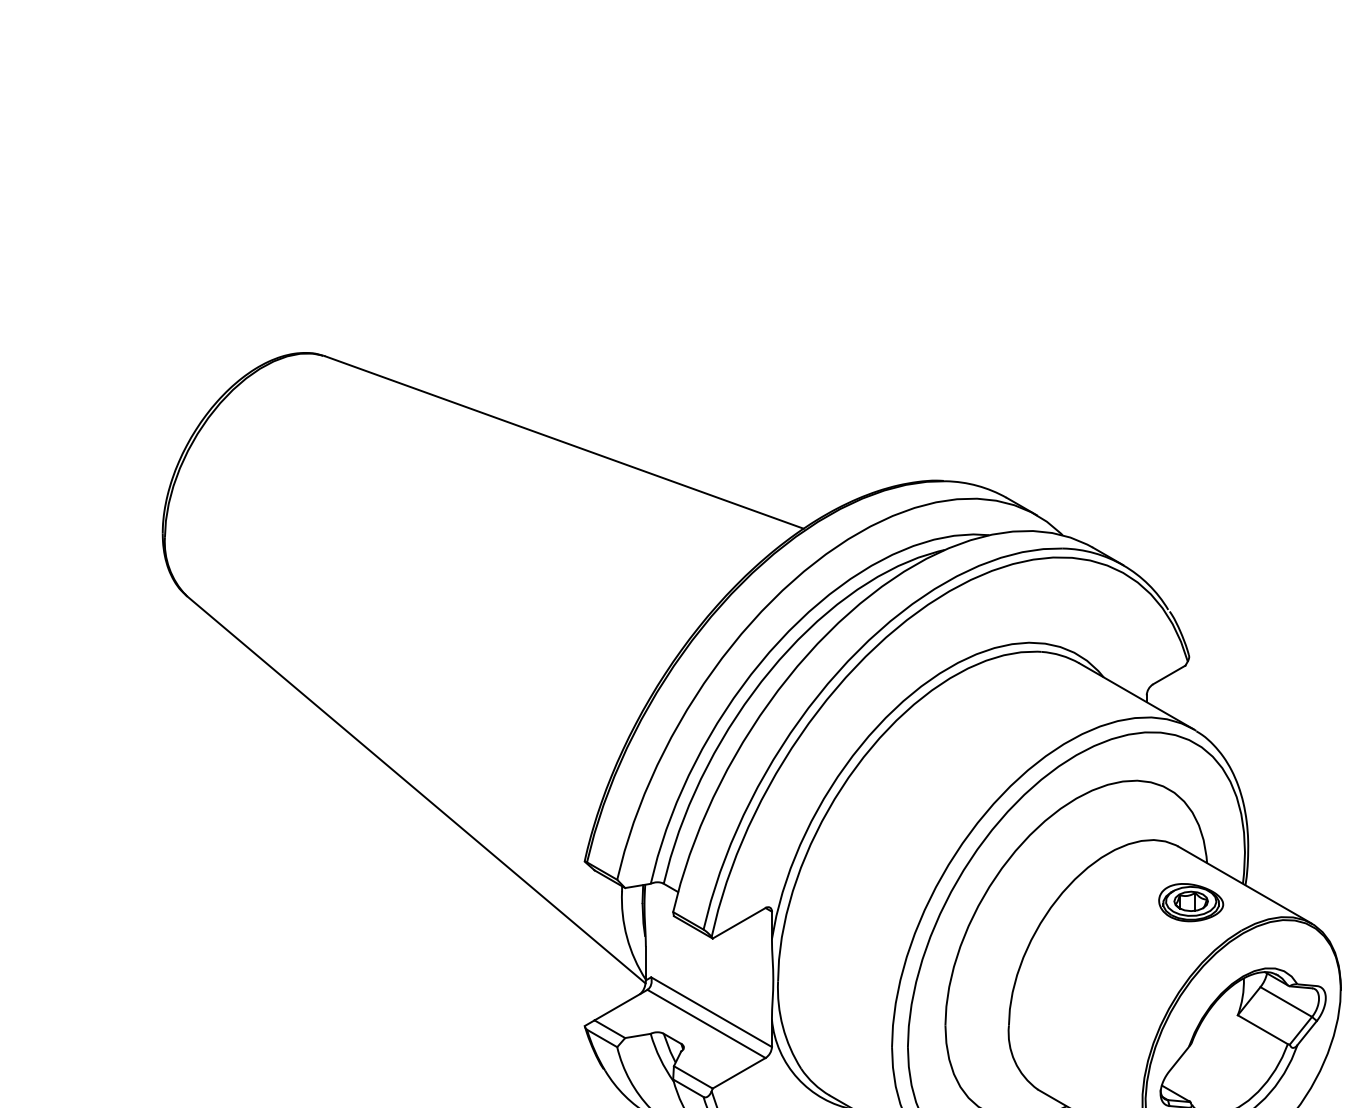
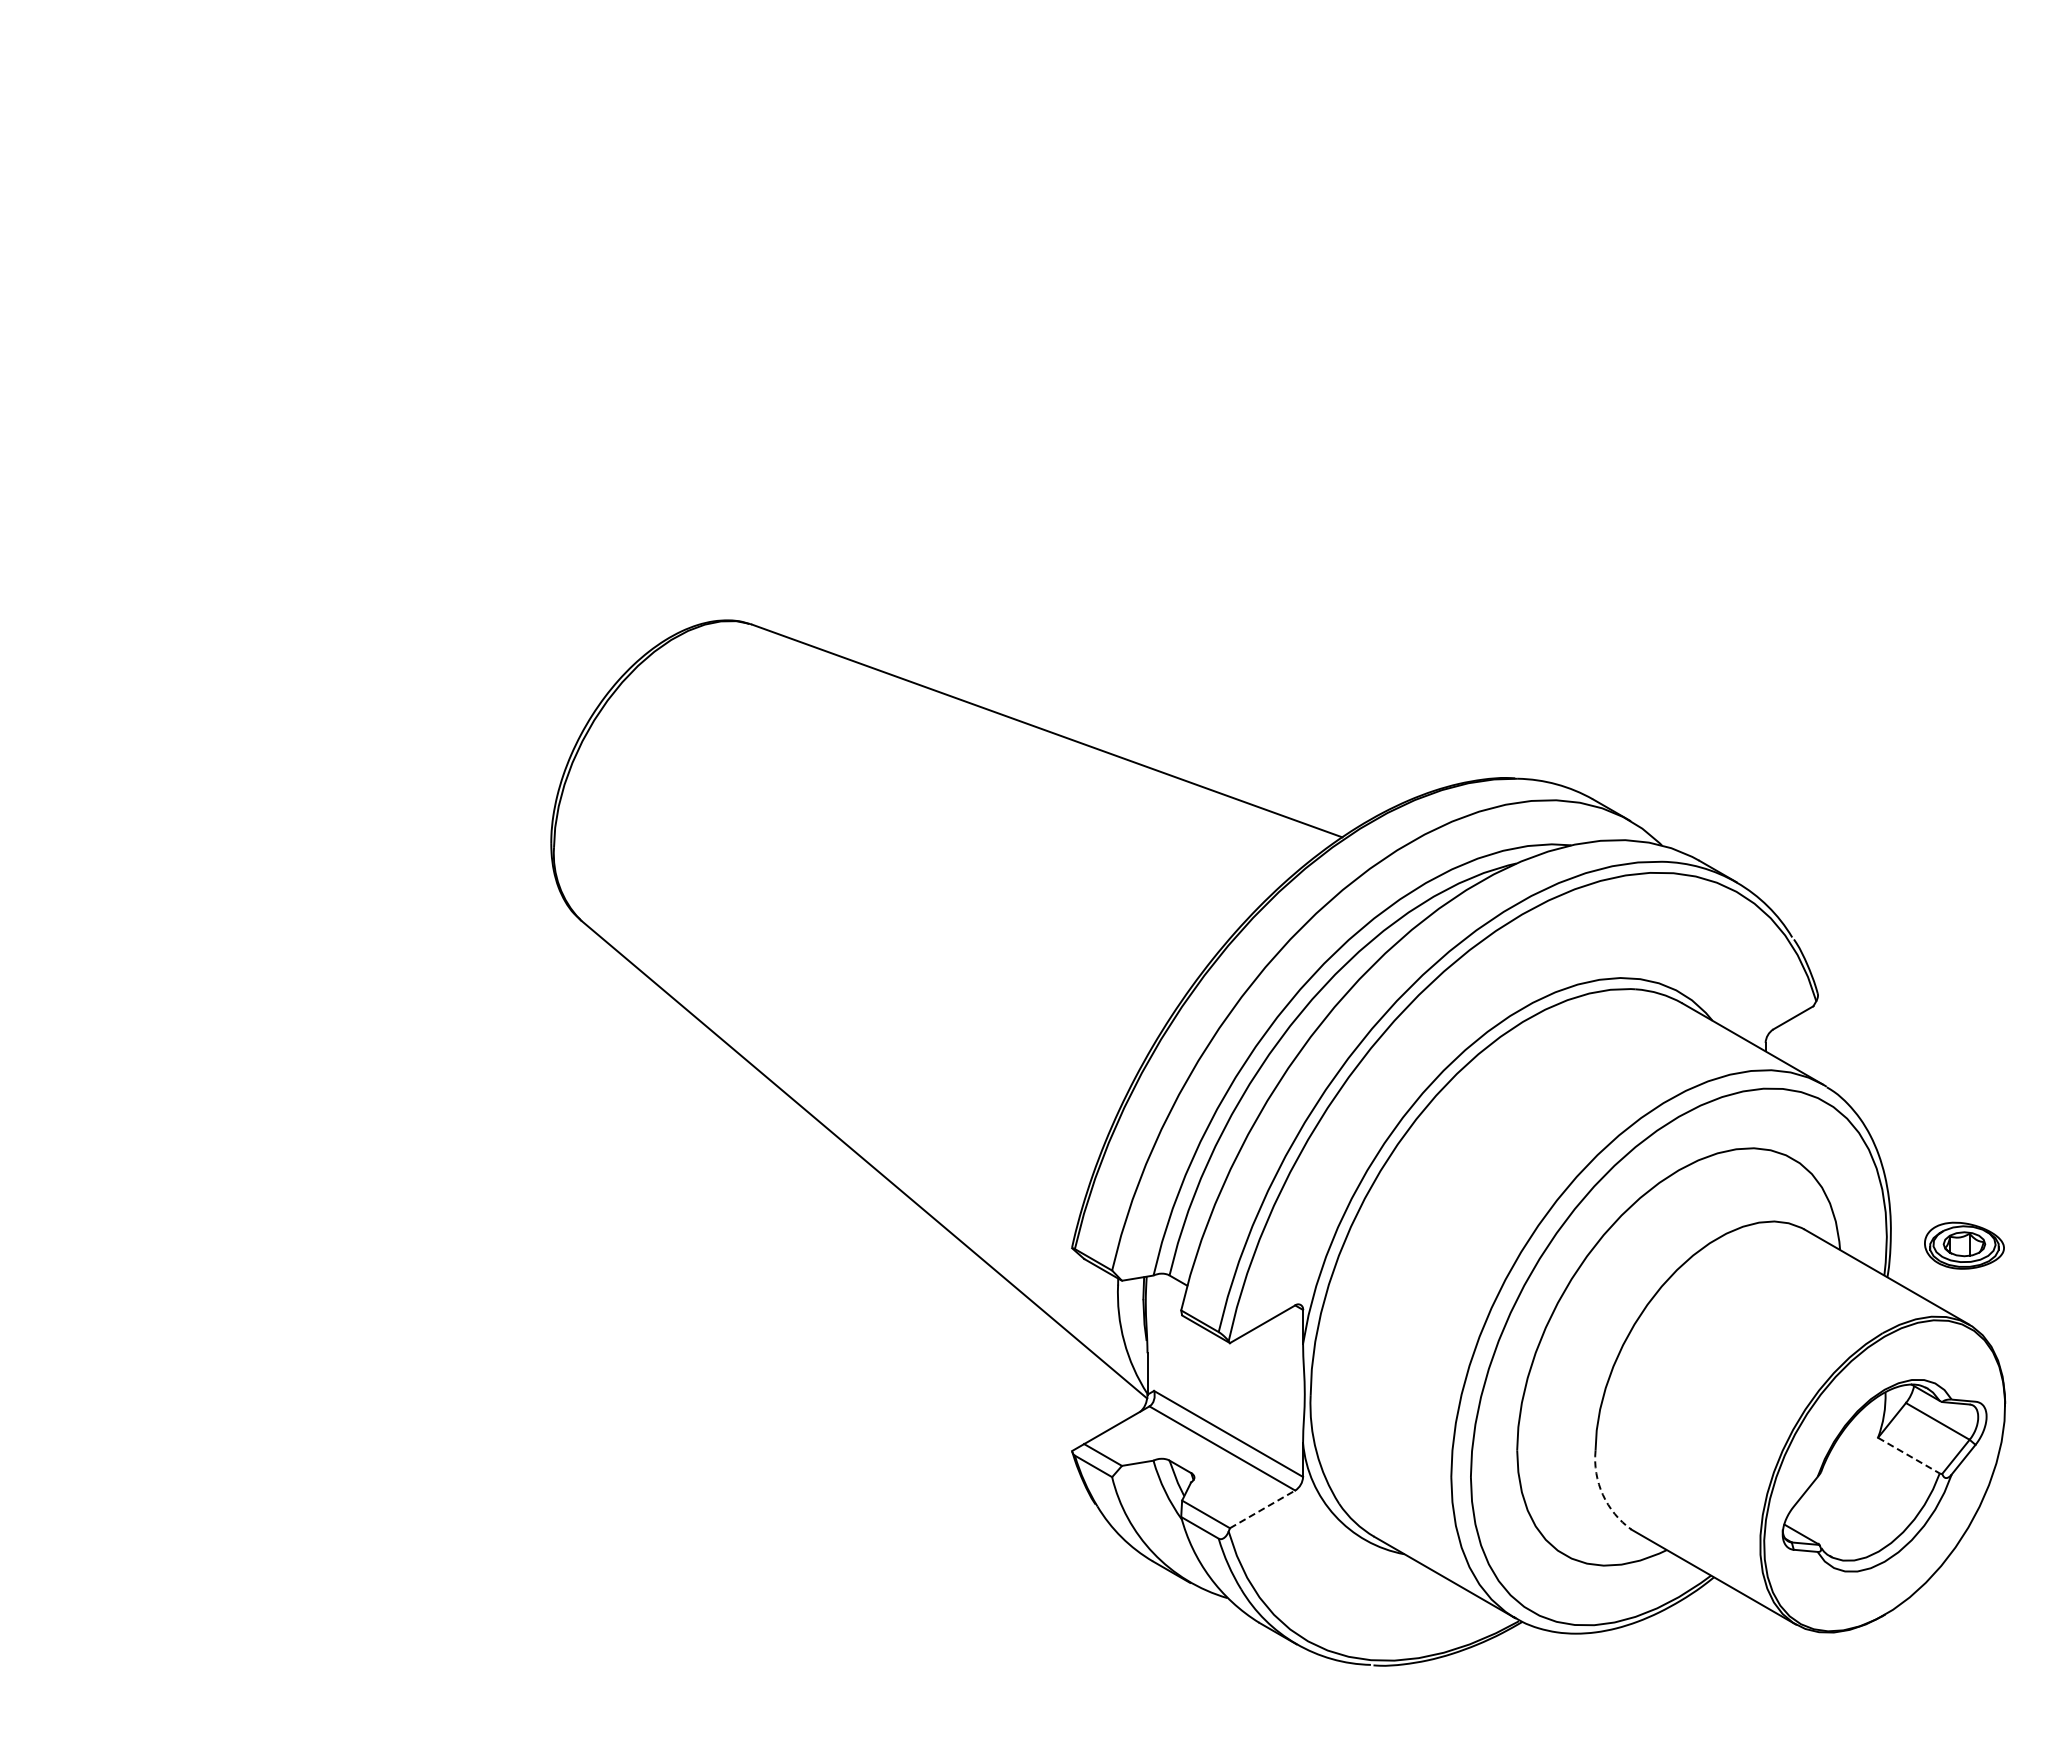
part: (1191, 902) -> (1964, 1245), moved
line: (1262, 1029) -> (1908, 1455), solid -> dashed
arc: (1014, 1061) -> (1602, 1494), solid -> dashed
line: (739, 1073) -> (1262, 1509), solid -> dashed

